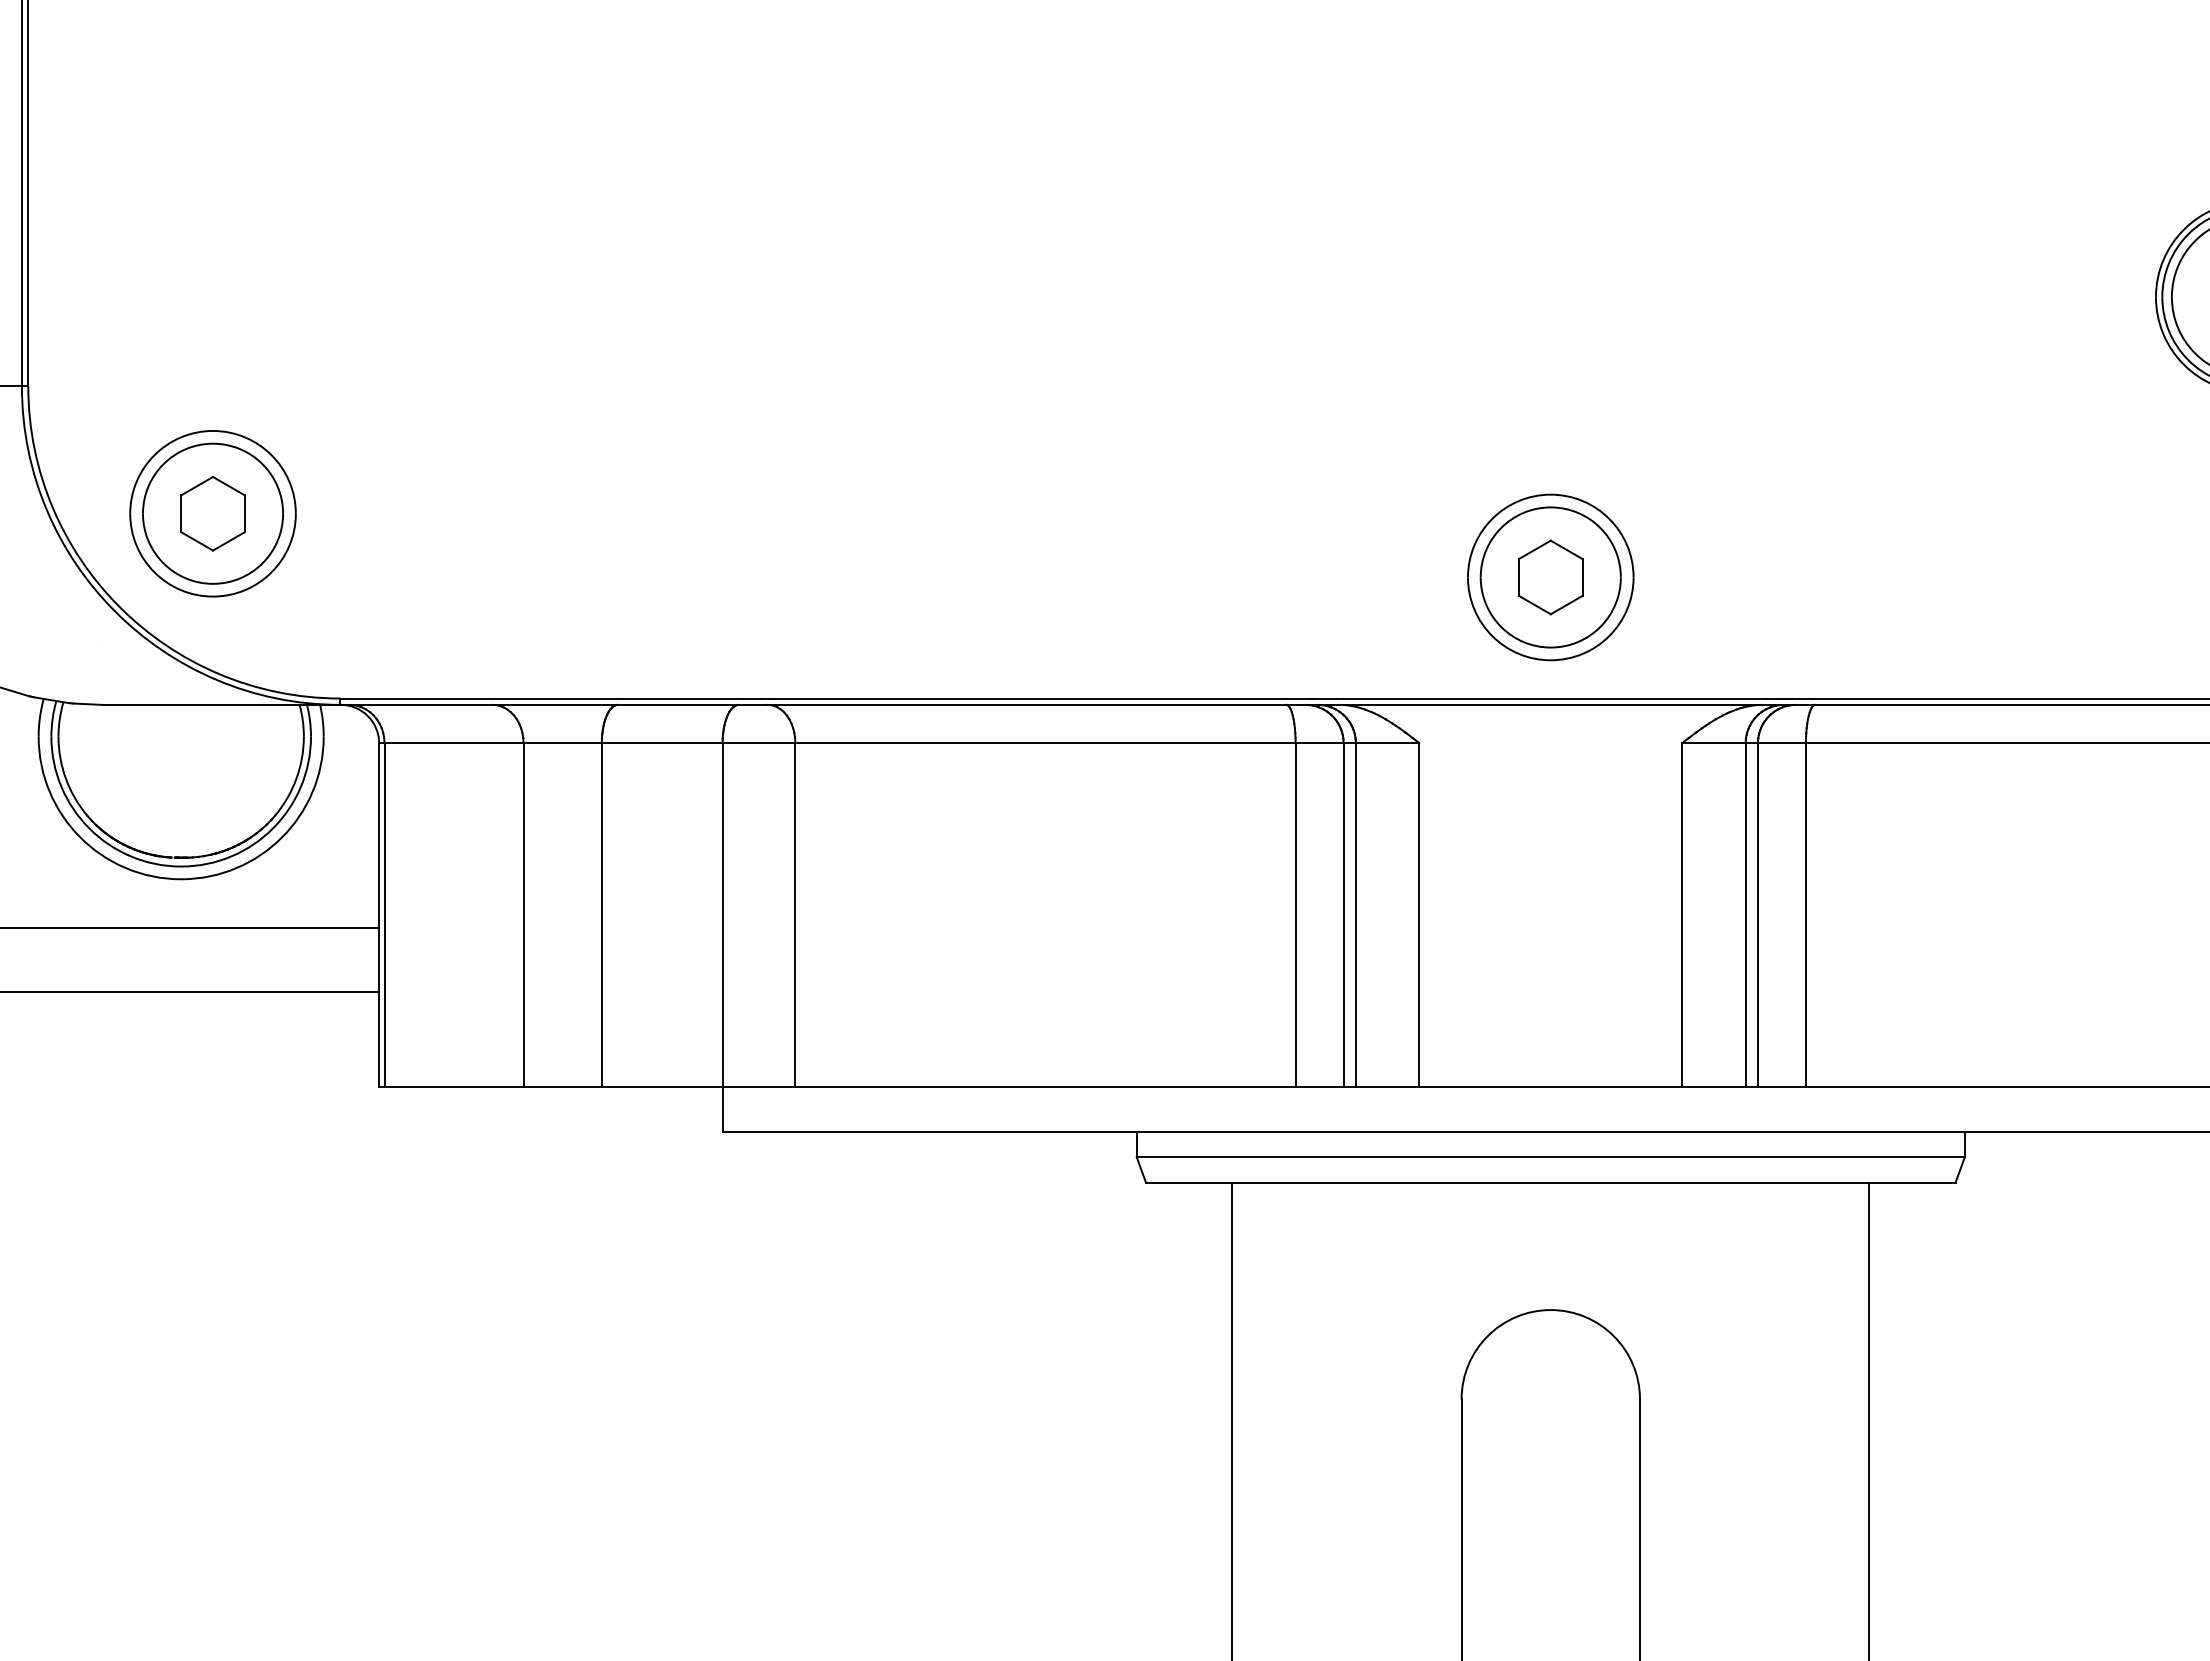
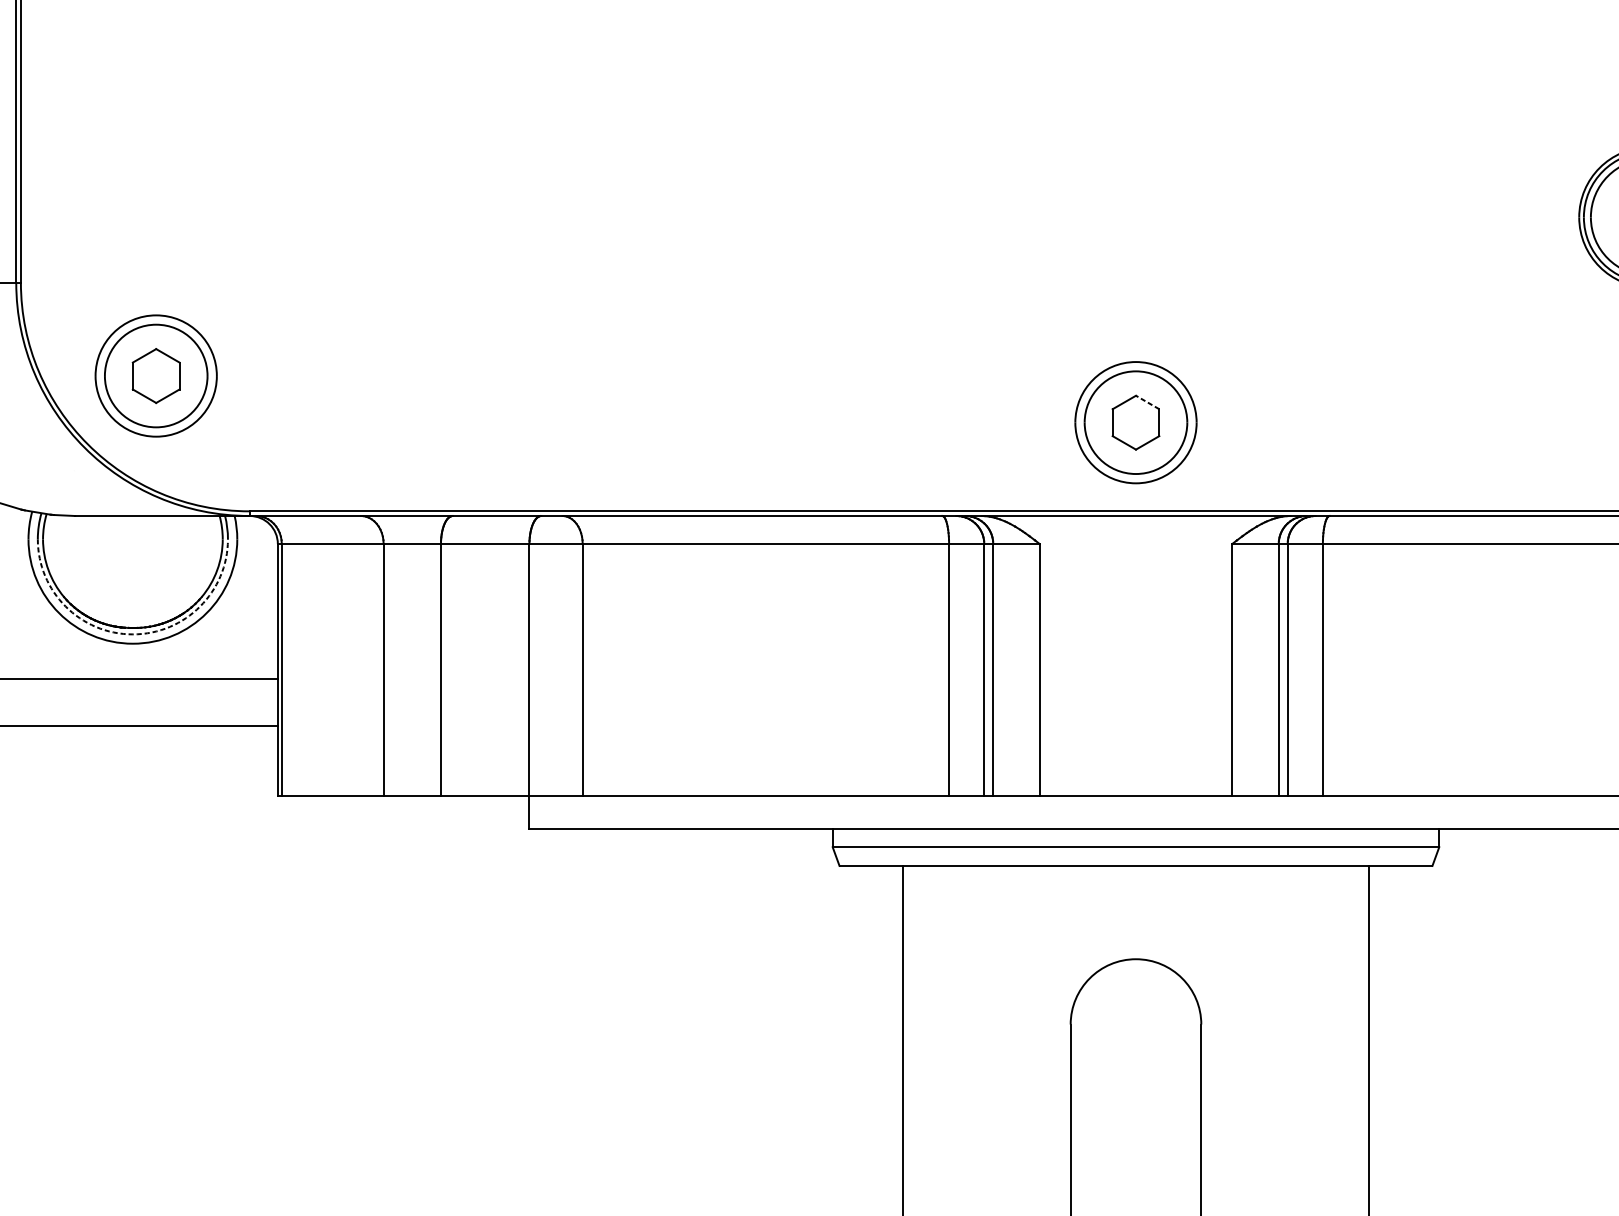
line: (1566, 549) -> (1147, 402), solid -> dashed
arc: (181, 866) -> (133, 634), solid -> dashed

